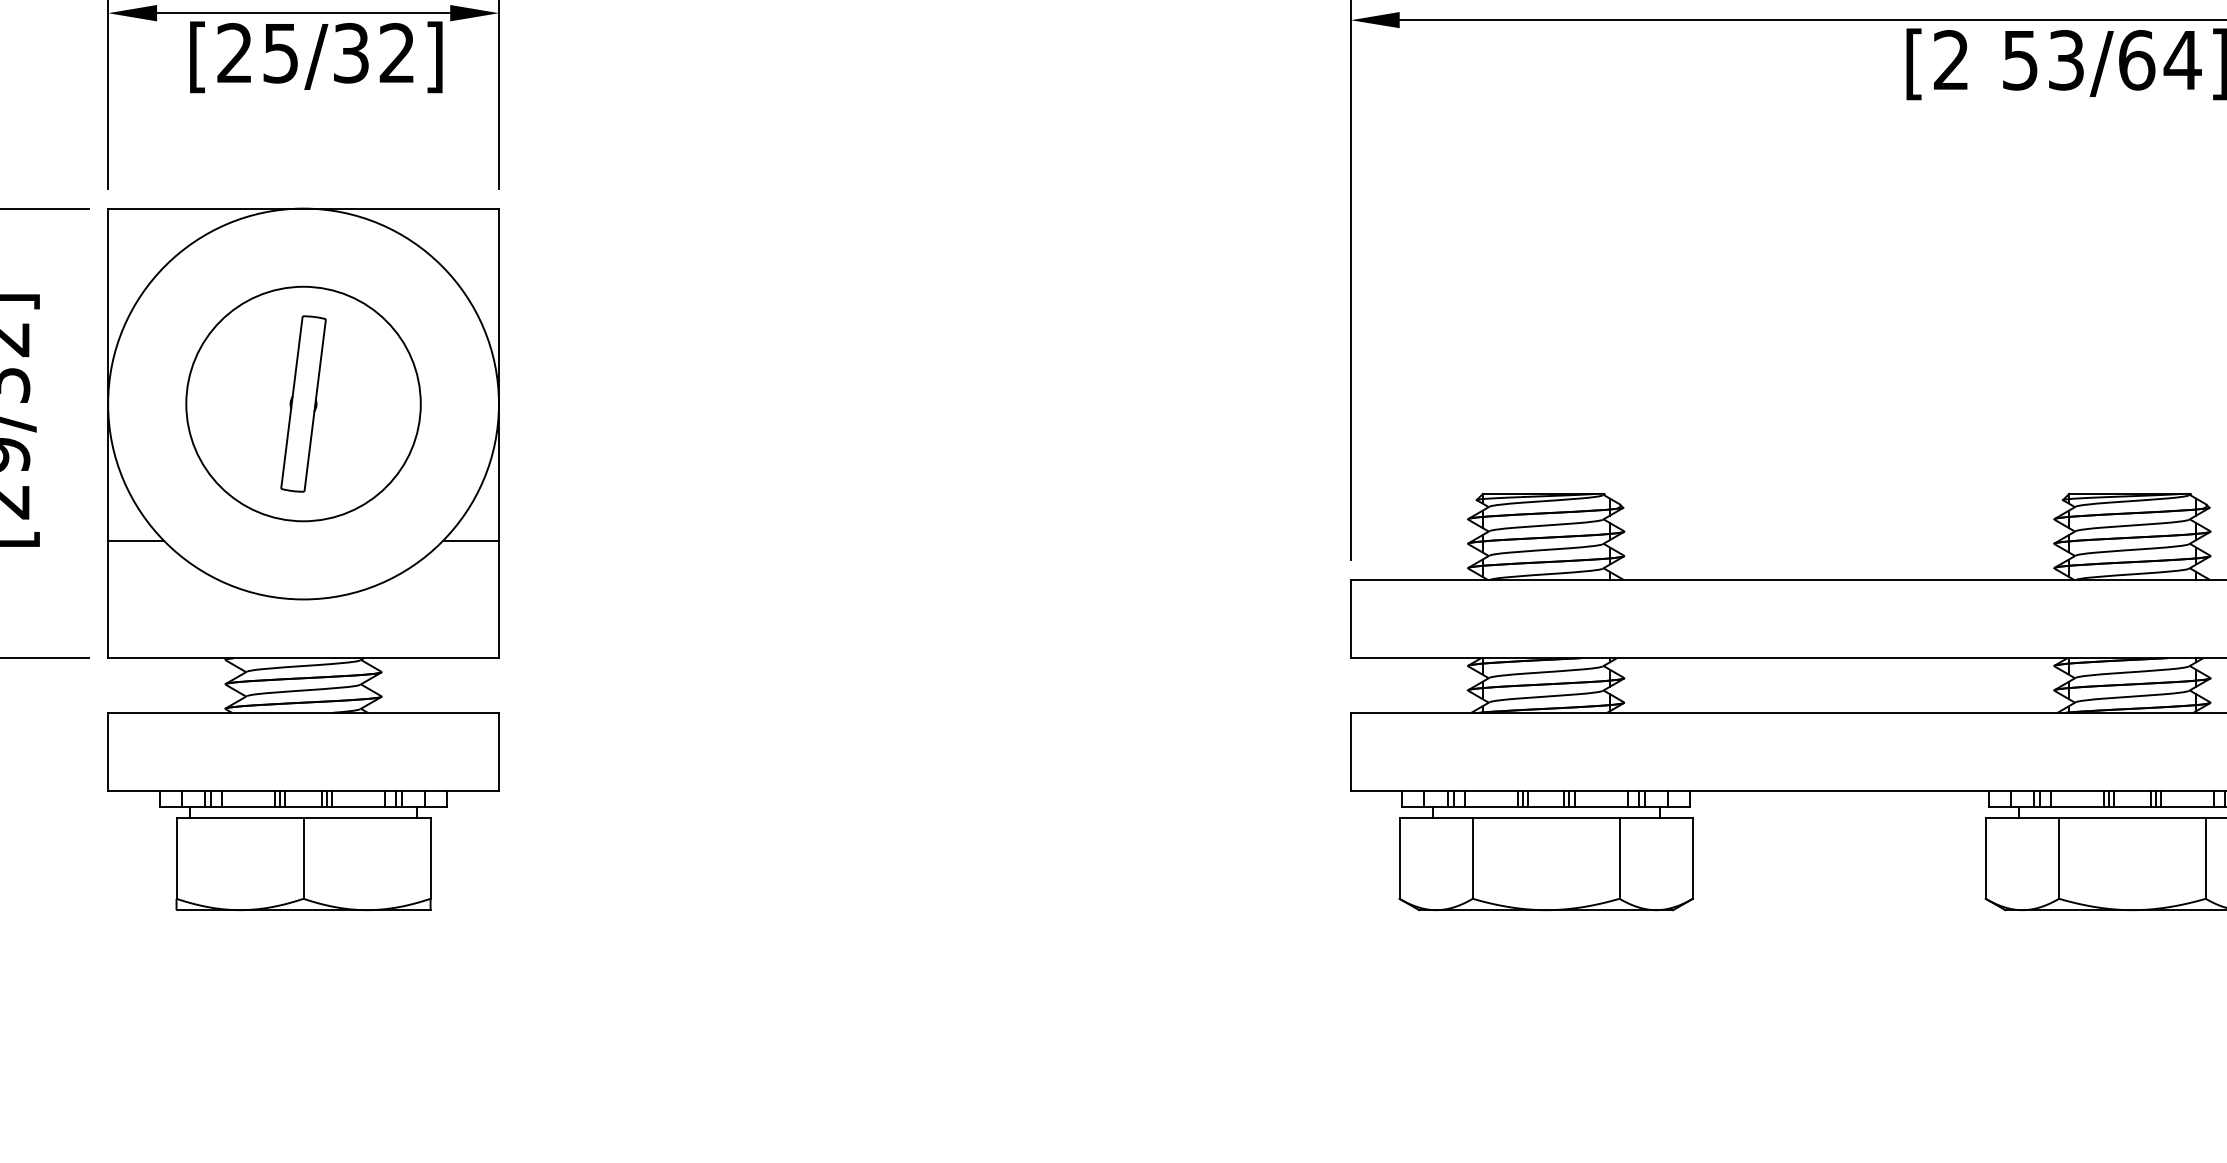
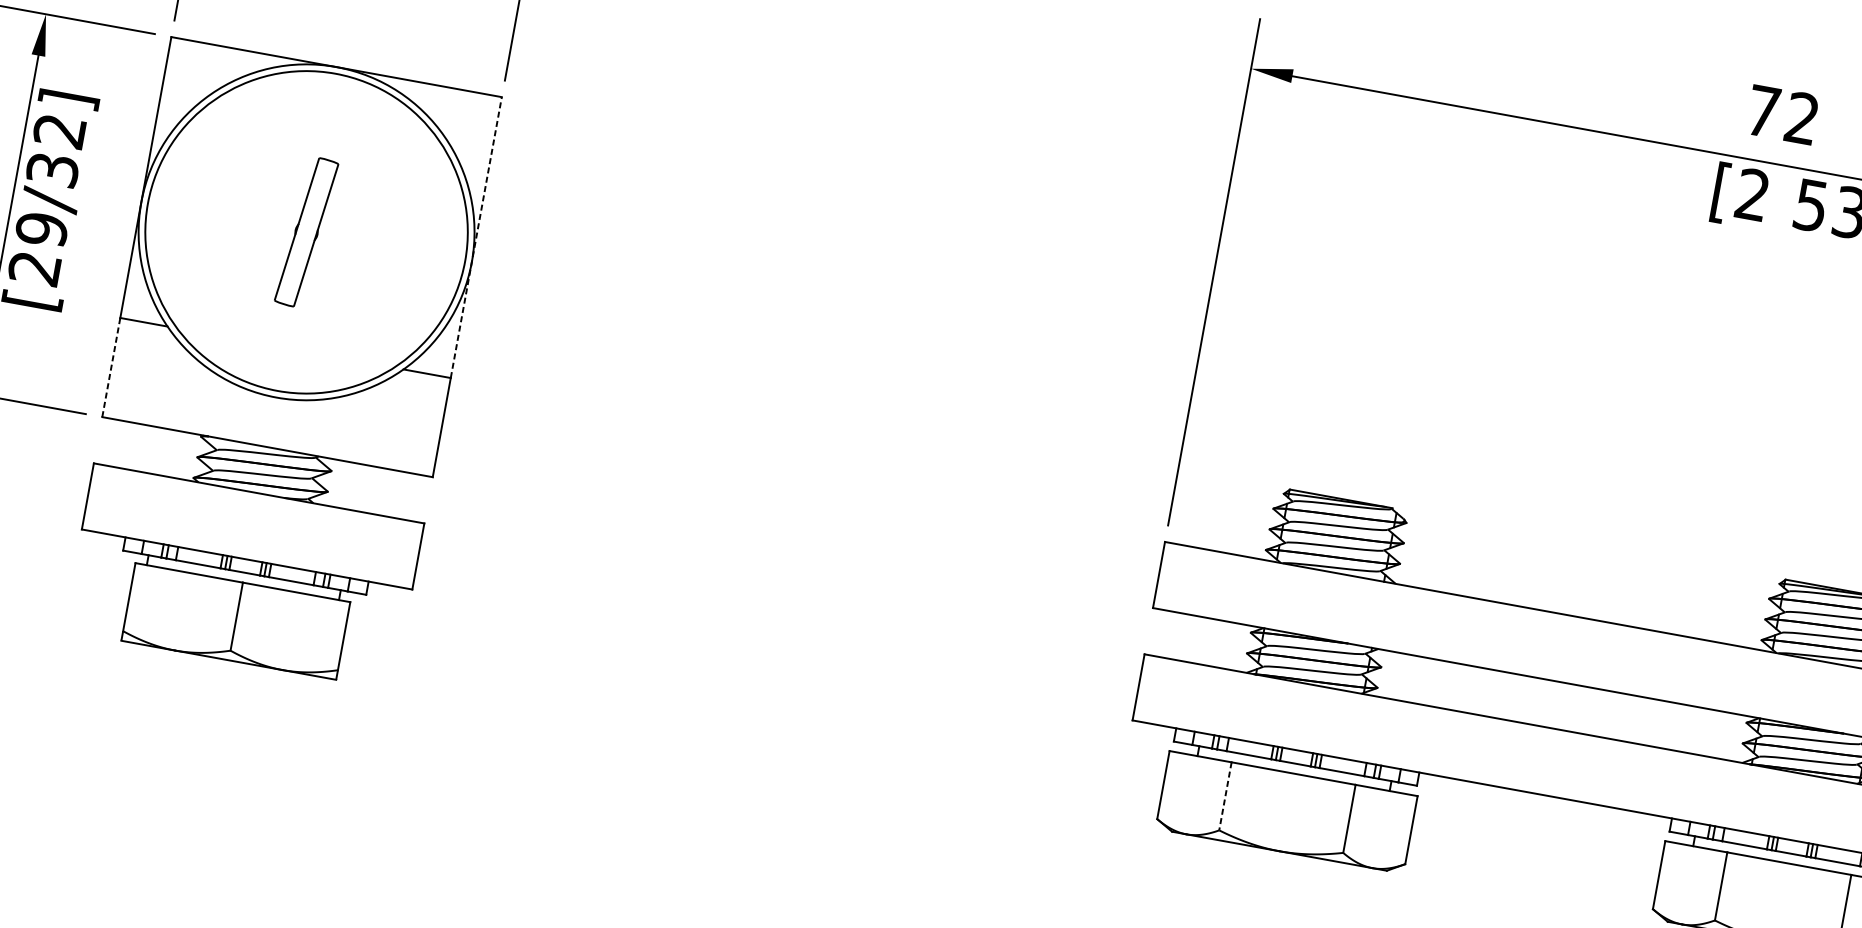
line: (498, 374) -> (475, 237), solid -> dashed
circle: (303, 403) -> (306, 231), size x1.6
line: (108, 599) -> (111, 367), solid -> dashed
line: (1472, 859) -> (1224, 797), solid -> dashed

